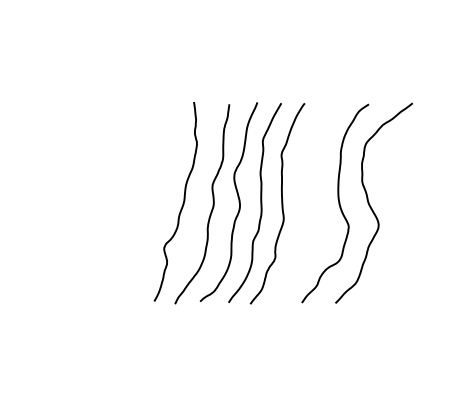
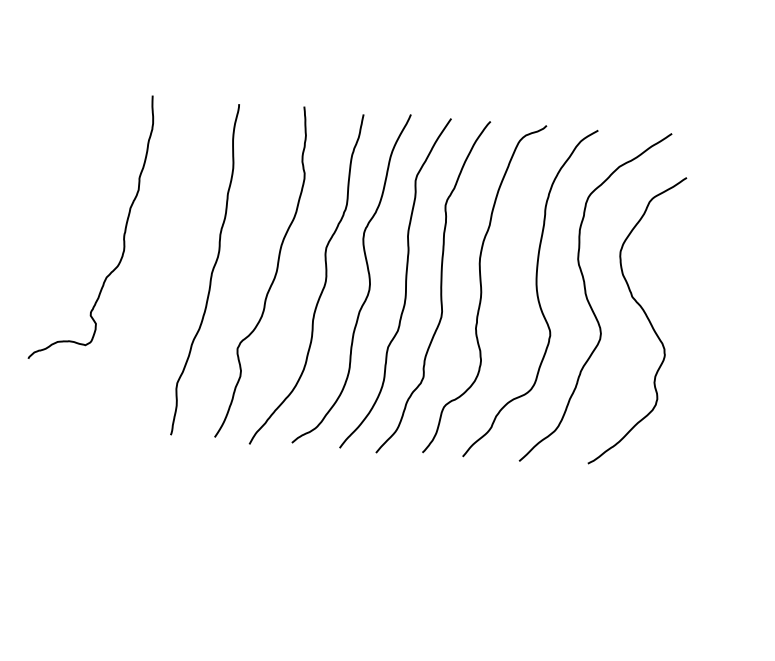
curve: (91, 184) -> (122, 233), added
curve: (145, 202) -> (211, 269), added
curve: (306, 202) -> (482, 288), added
curve: (404, 213) -> (645, 318), added

